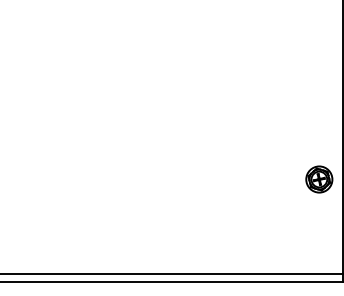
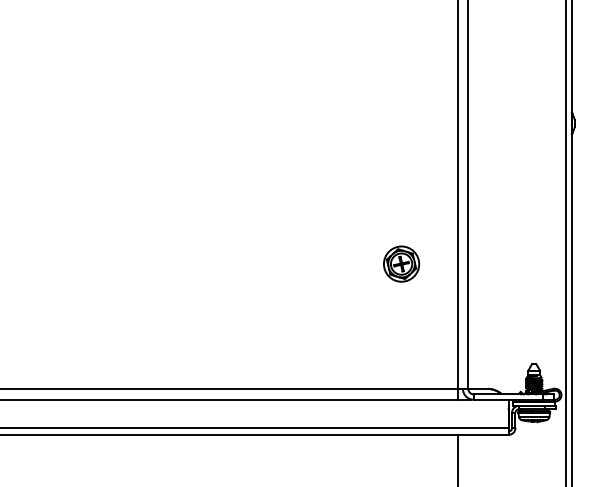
part: (319, 179) -> (401, 263), moved

